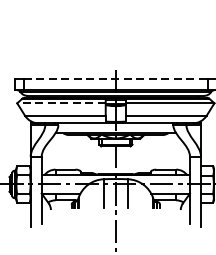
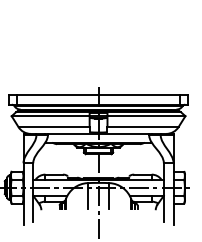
line: (116, 78) -> (99, 94), dashed -> solid
line: (61, 103) -> (50, 116), dashed -> solid

